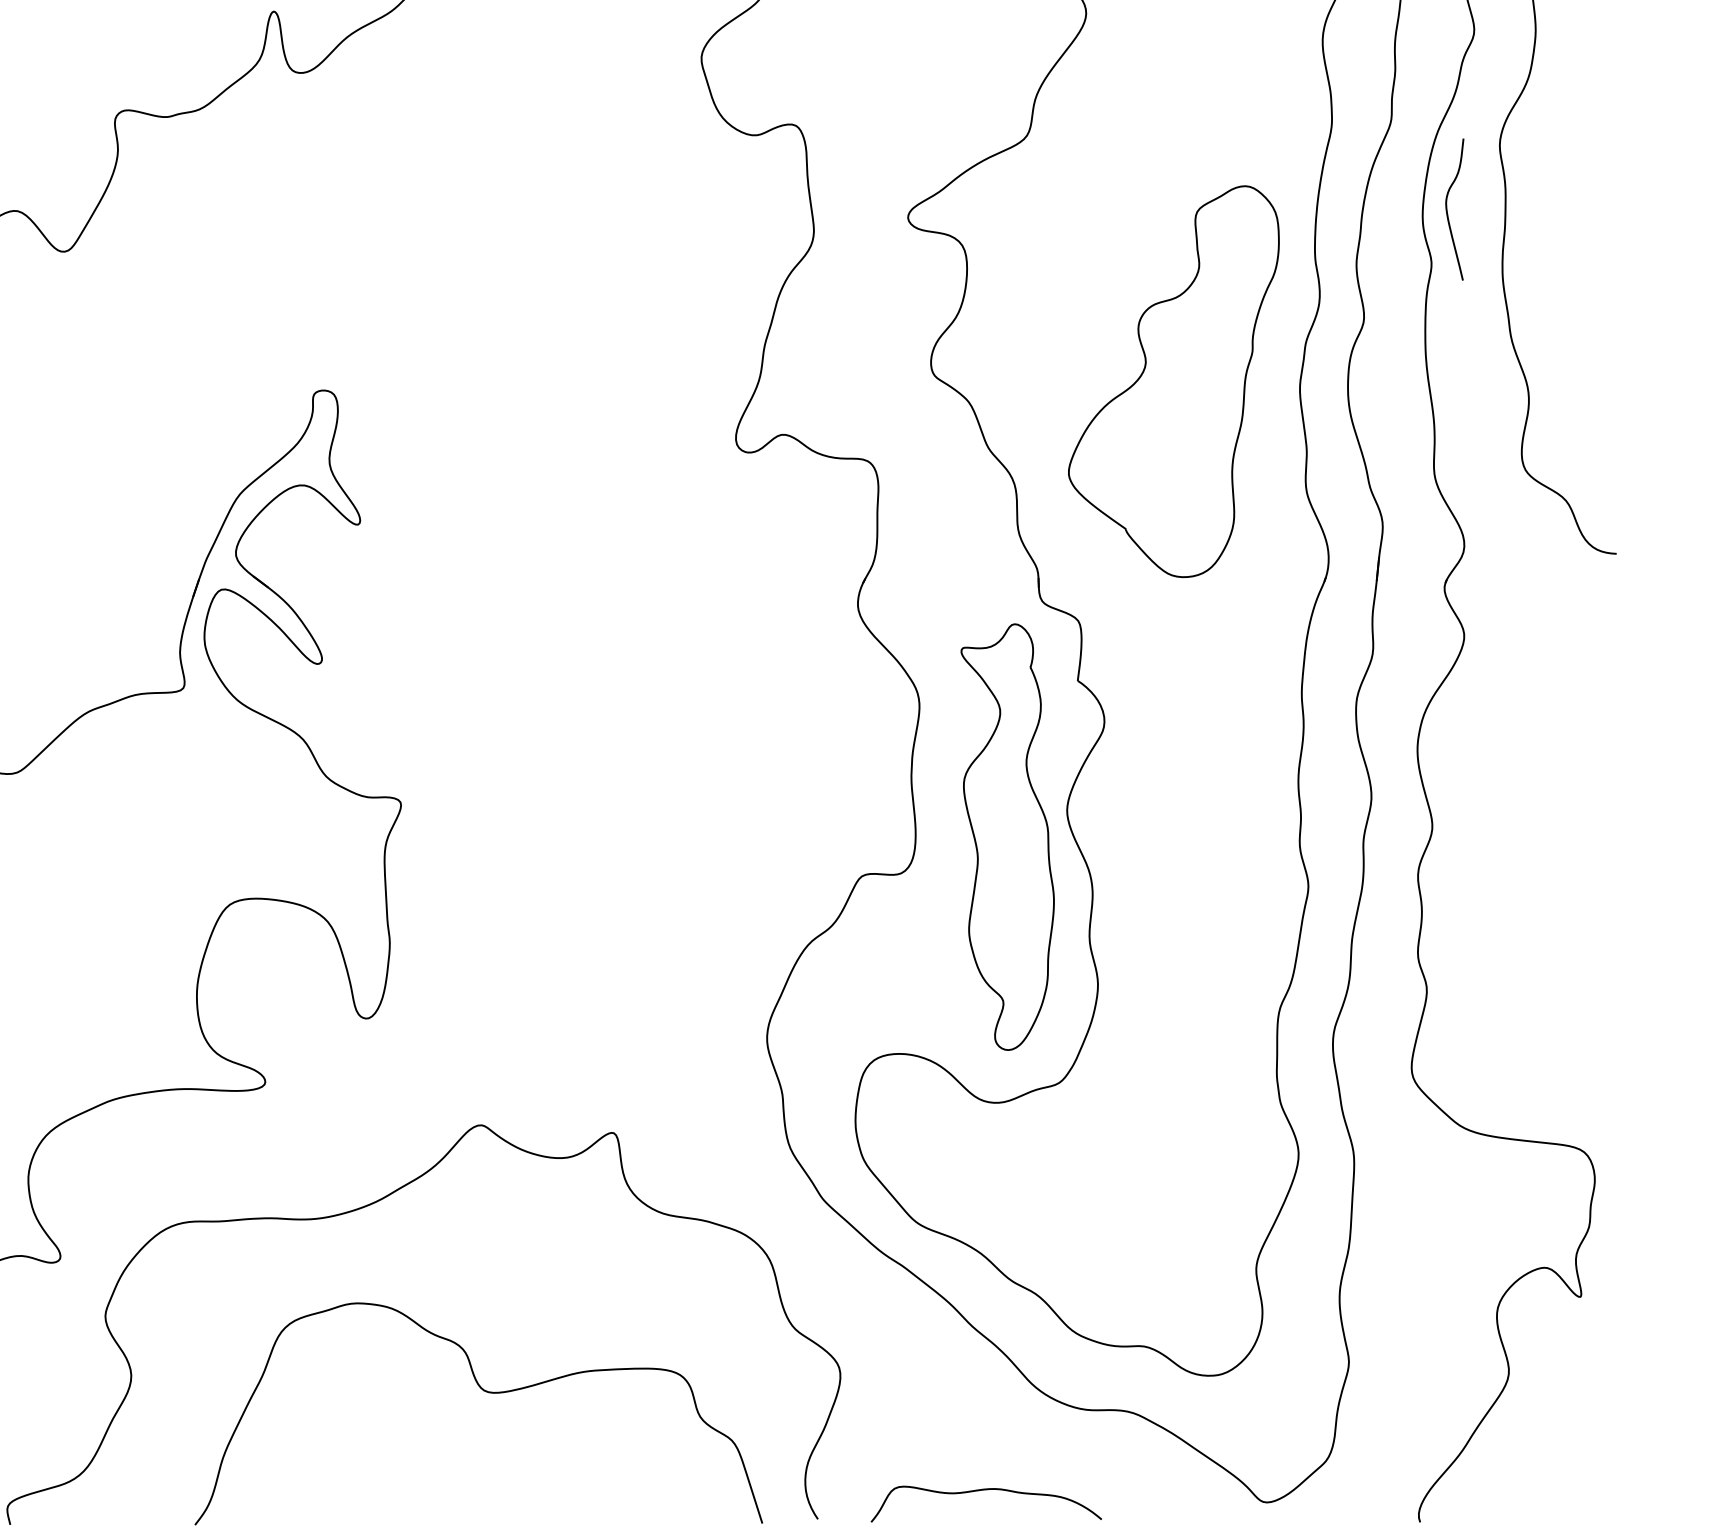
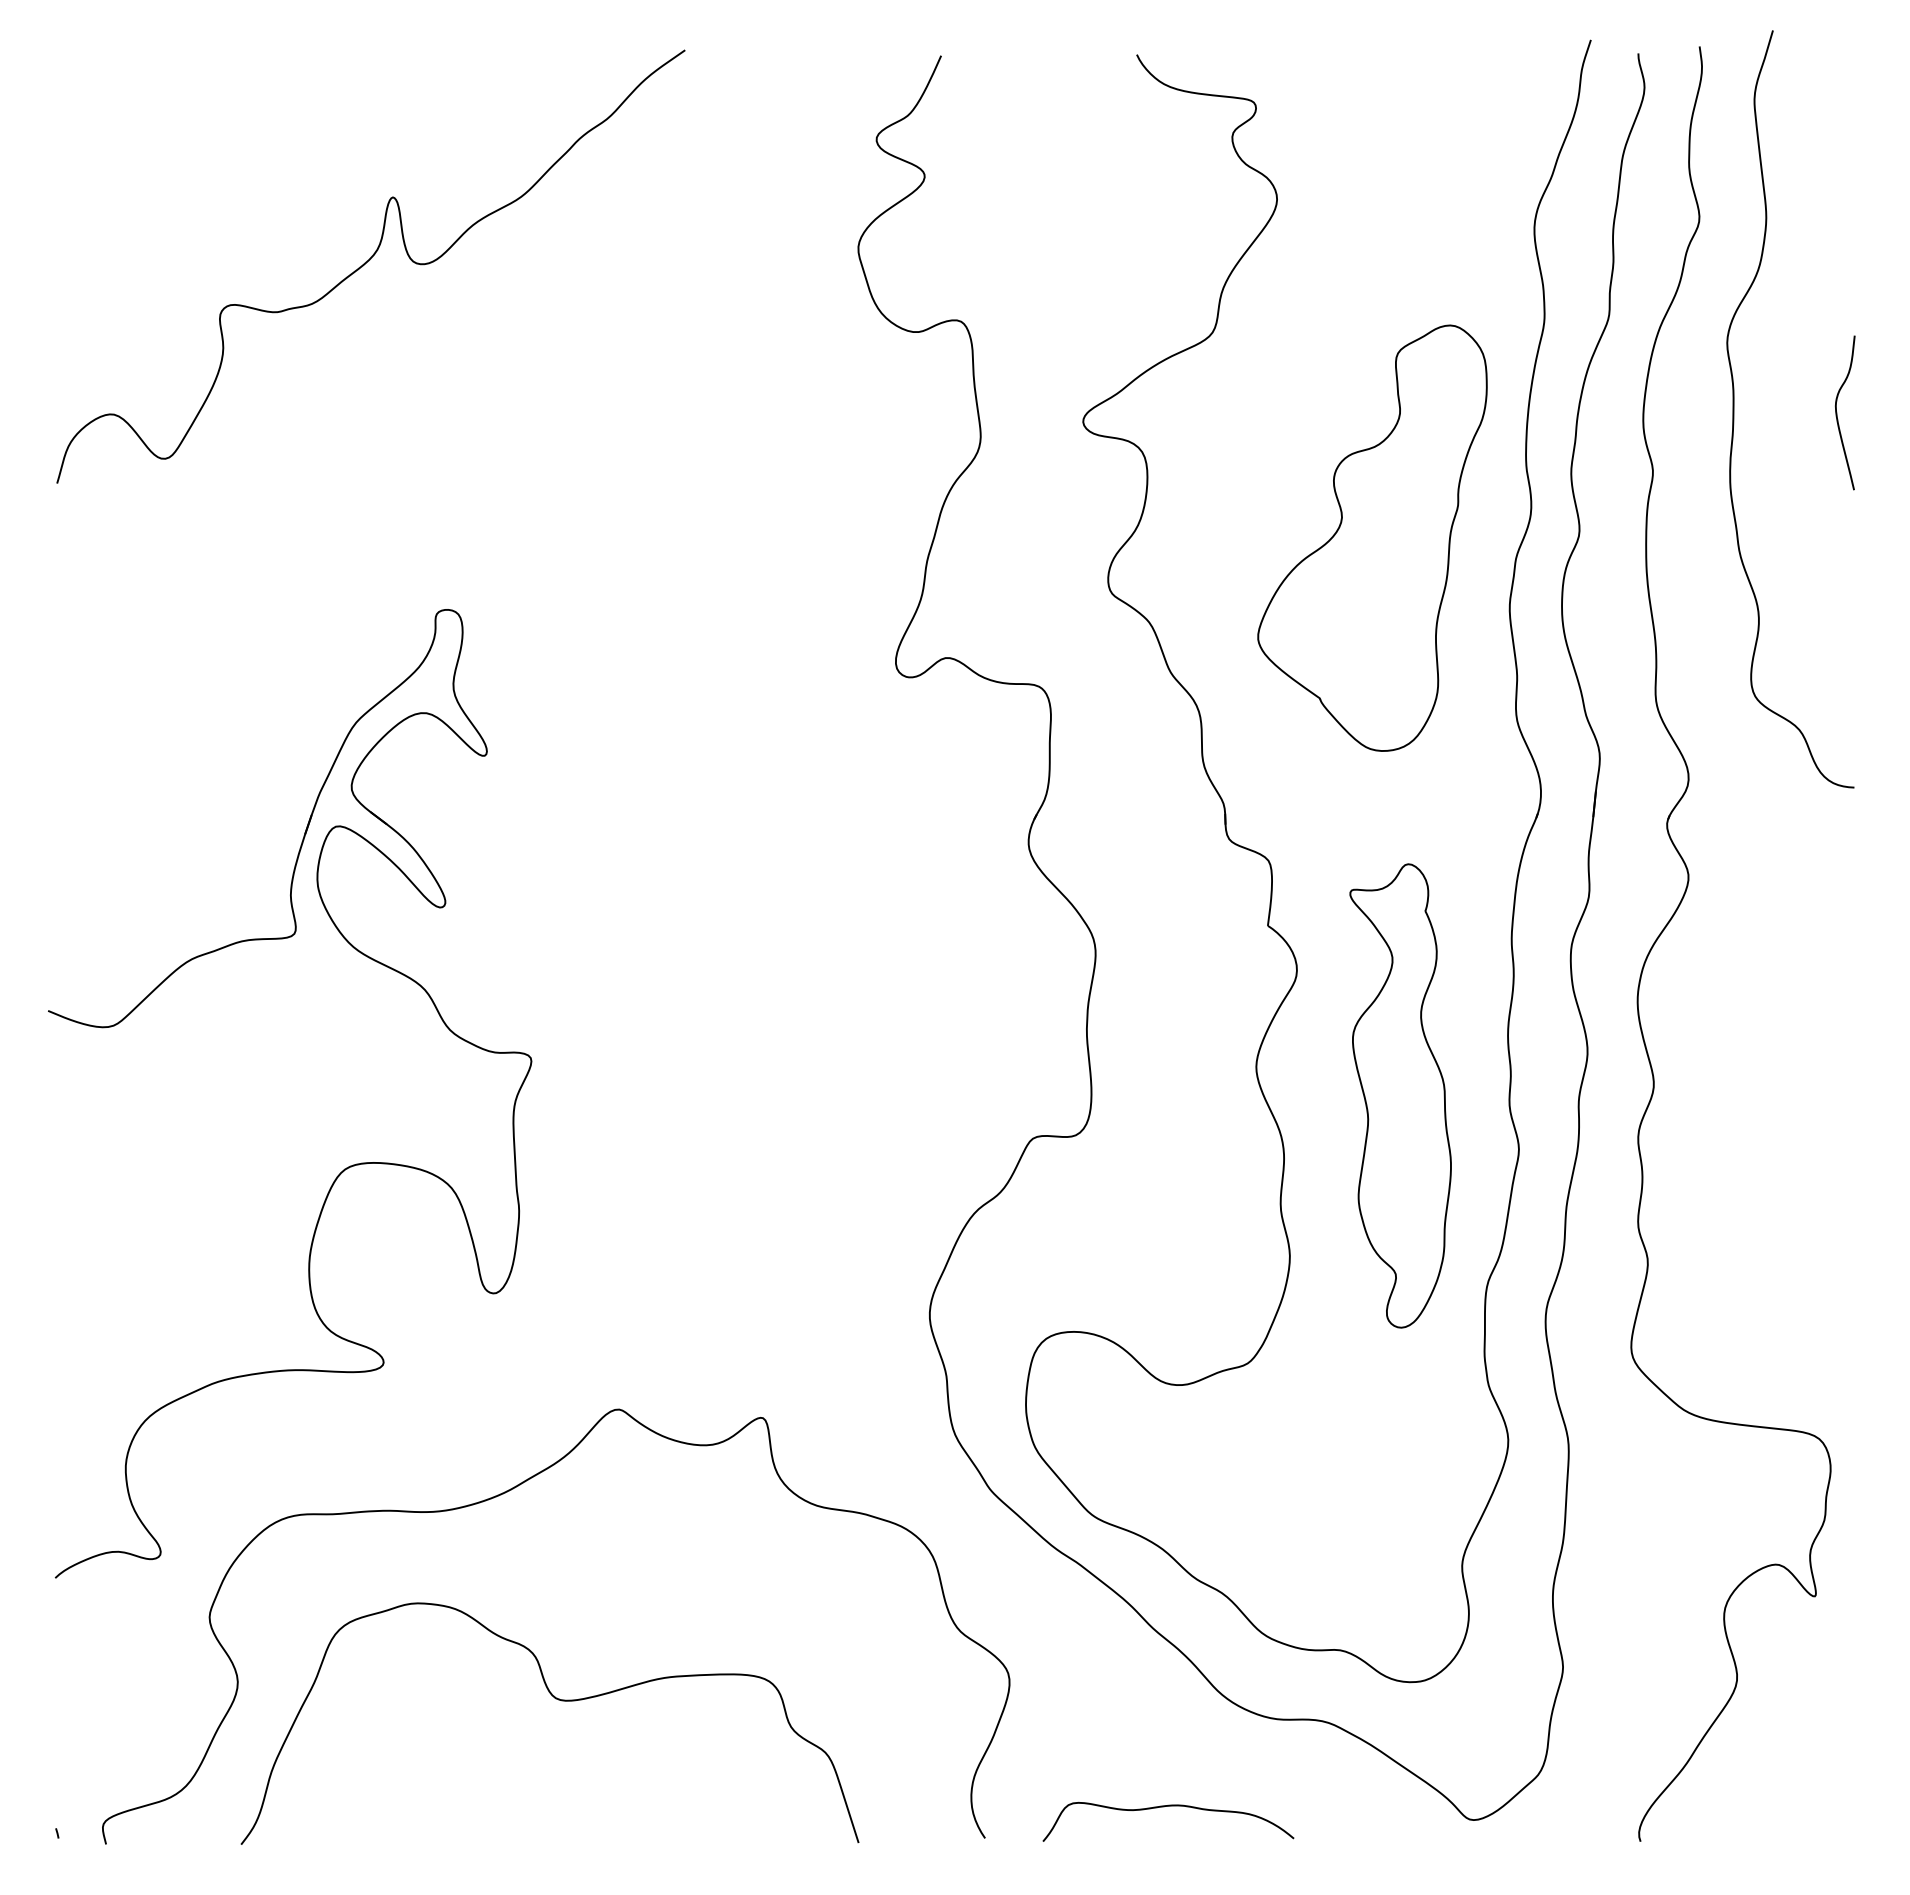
curve: (1447, 209) -> (1837, 412), moved
part: (1173, 381) -> (1372, 537), moved
part: (1007, 836) -> (1400, 1095), moved
curve: (486, 1392) -> (558, 1700), moved

